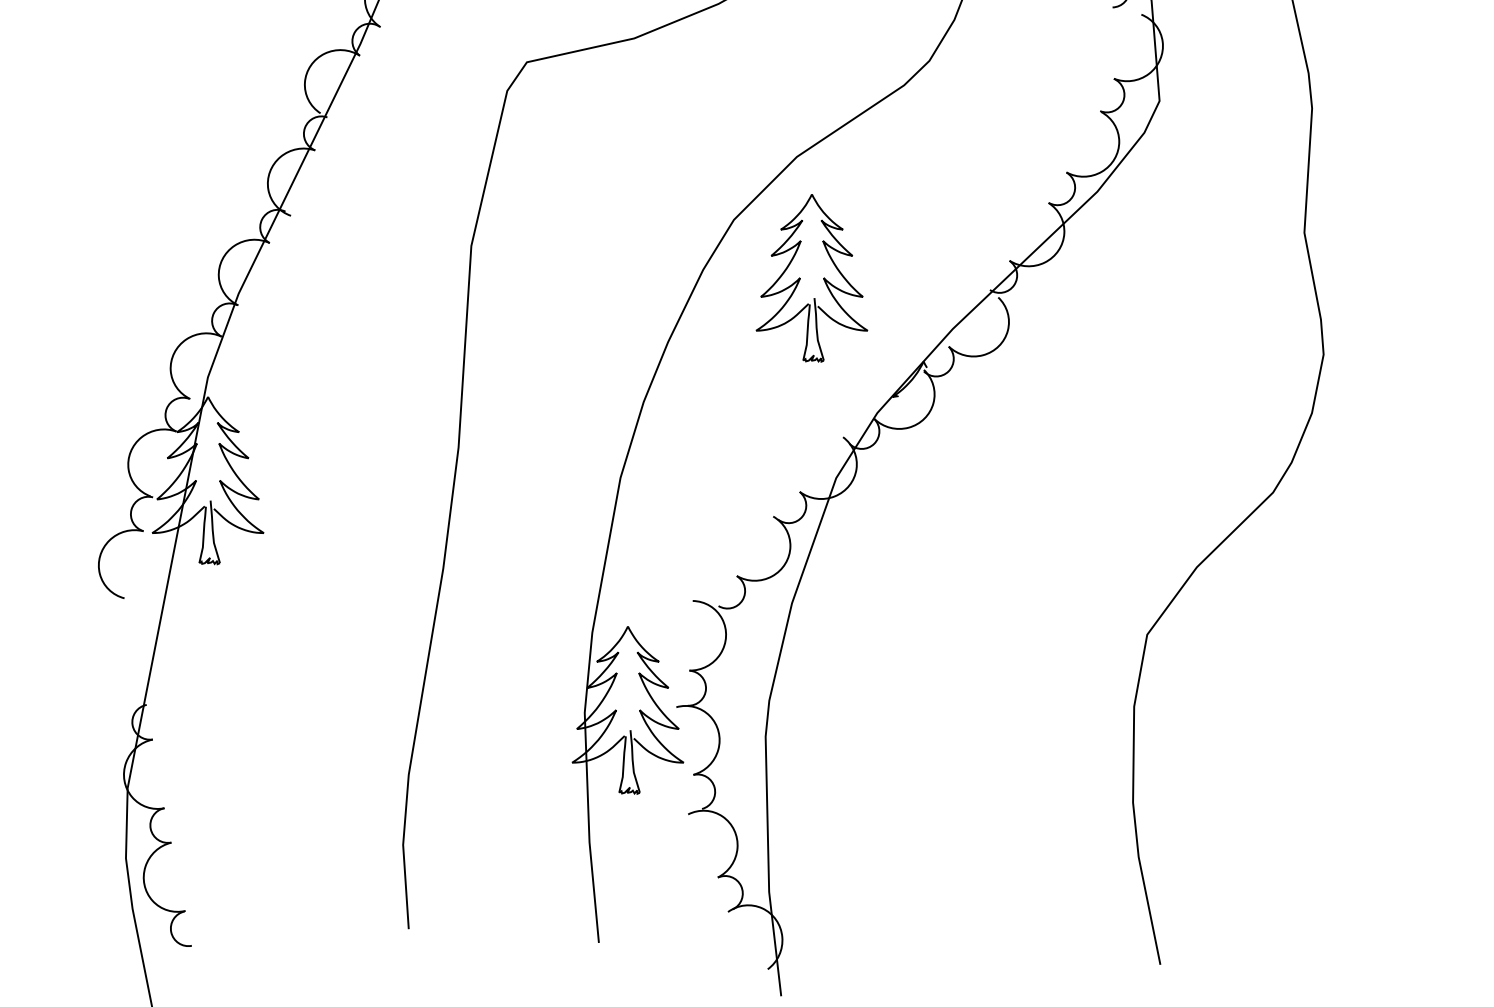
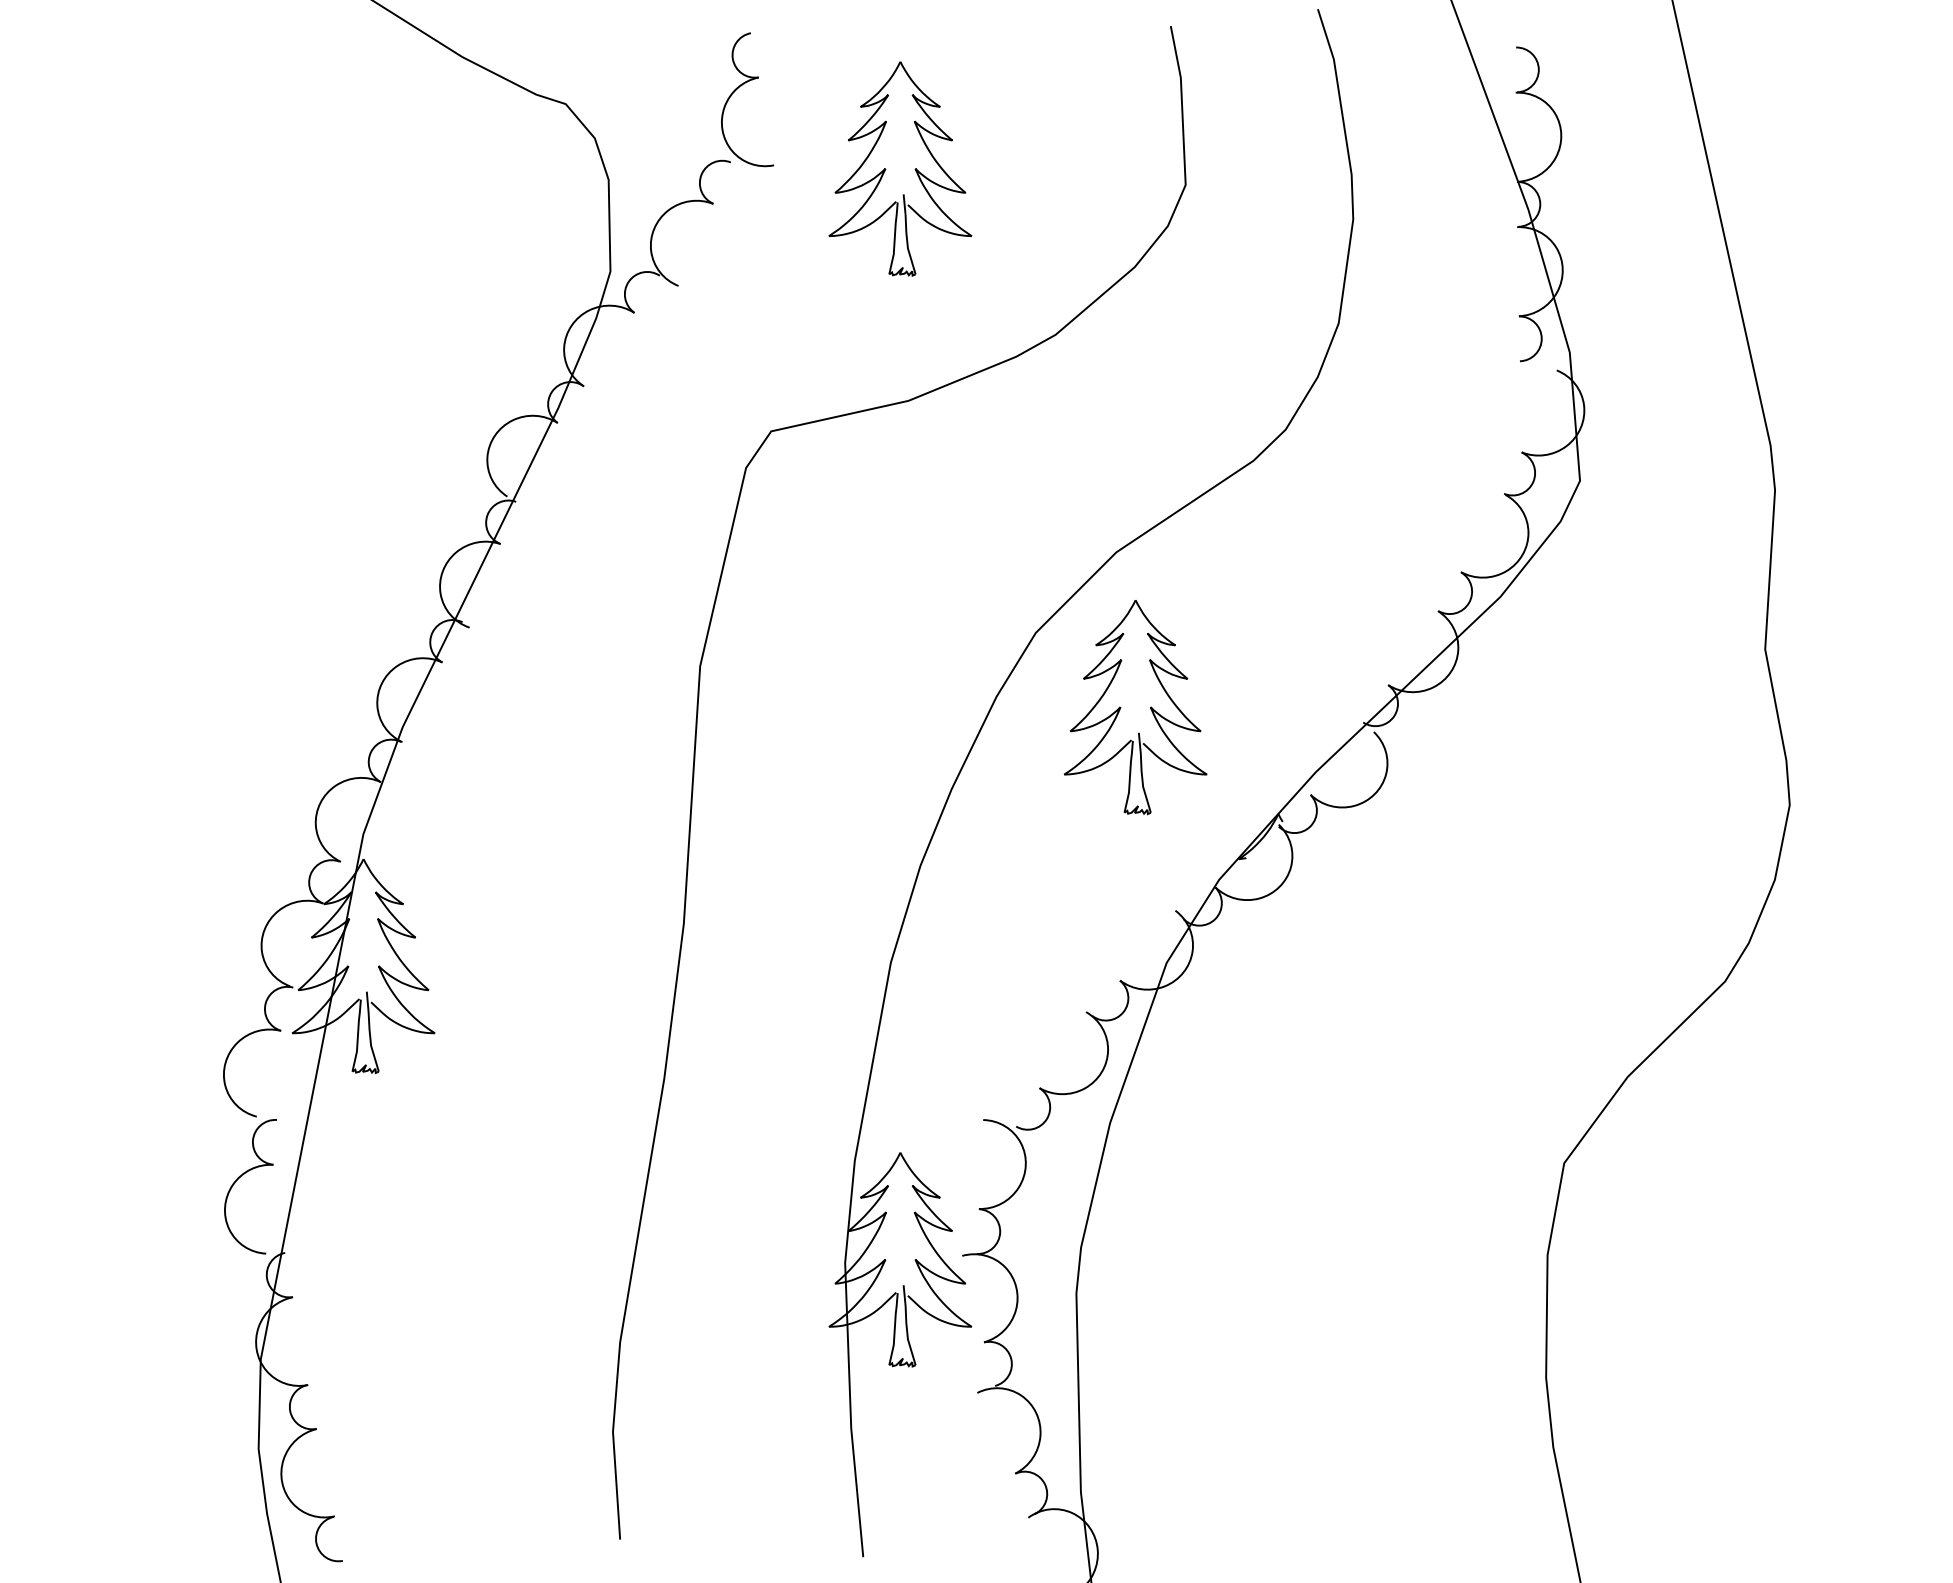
part: (114, 644) -> (243, 1175), added

